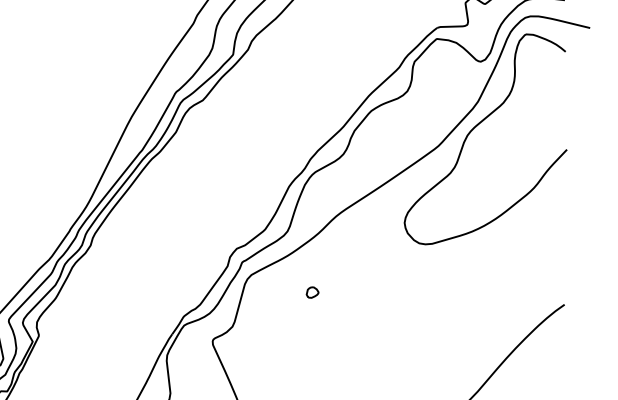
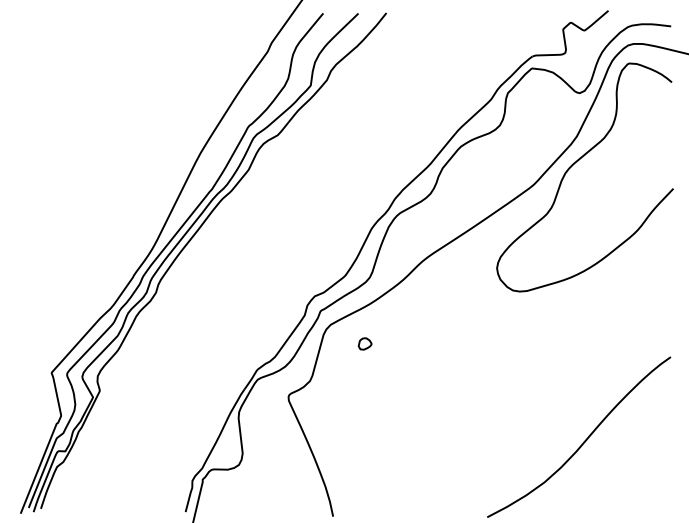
part: (312, 292) -> (364, 343), moved

